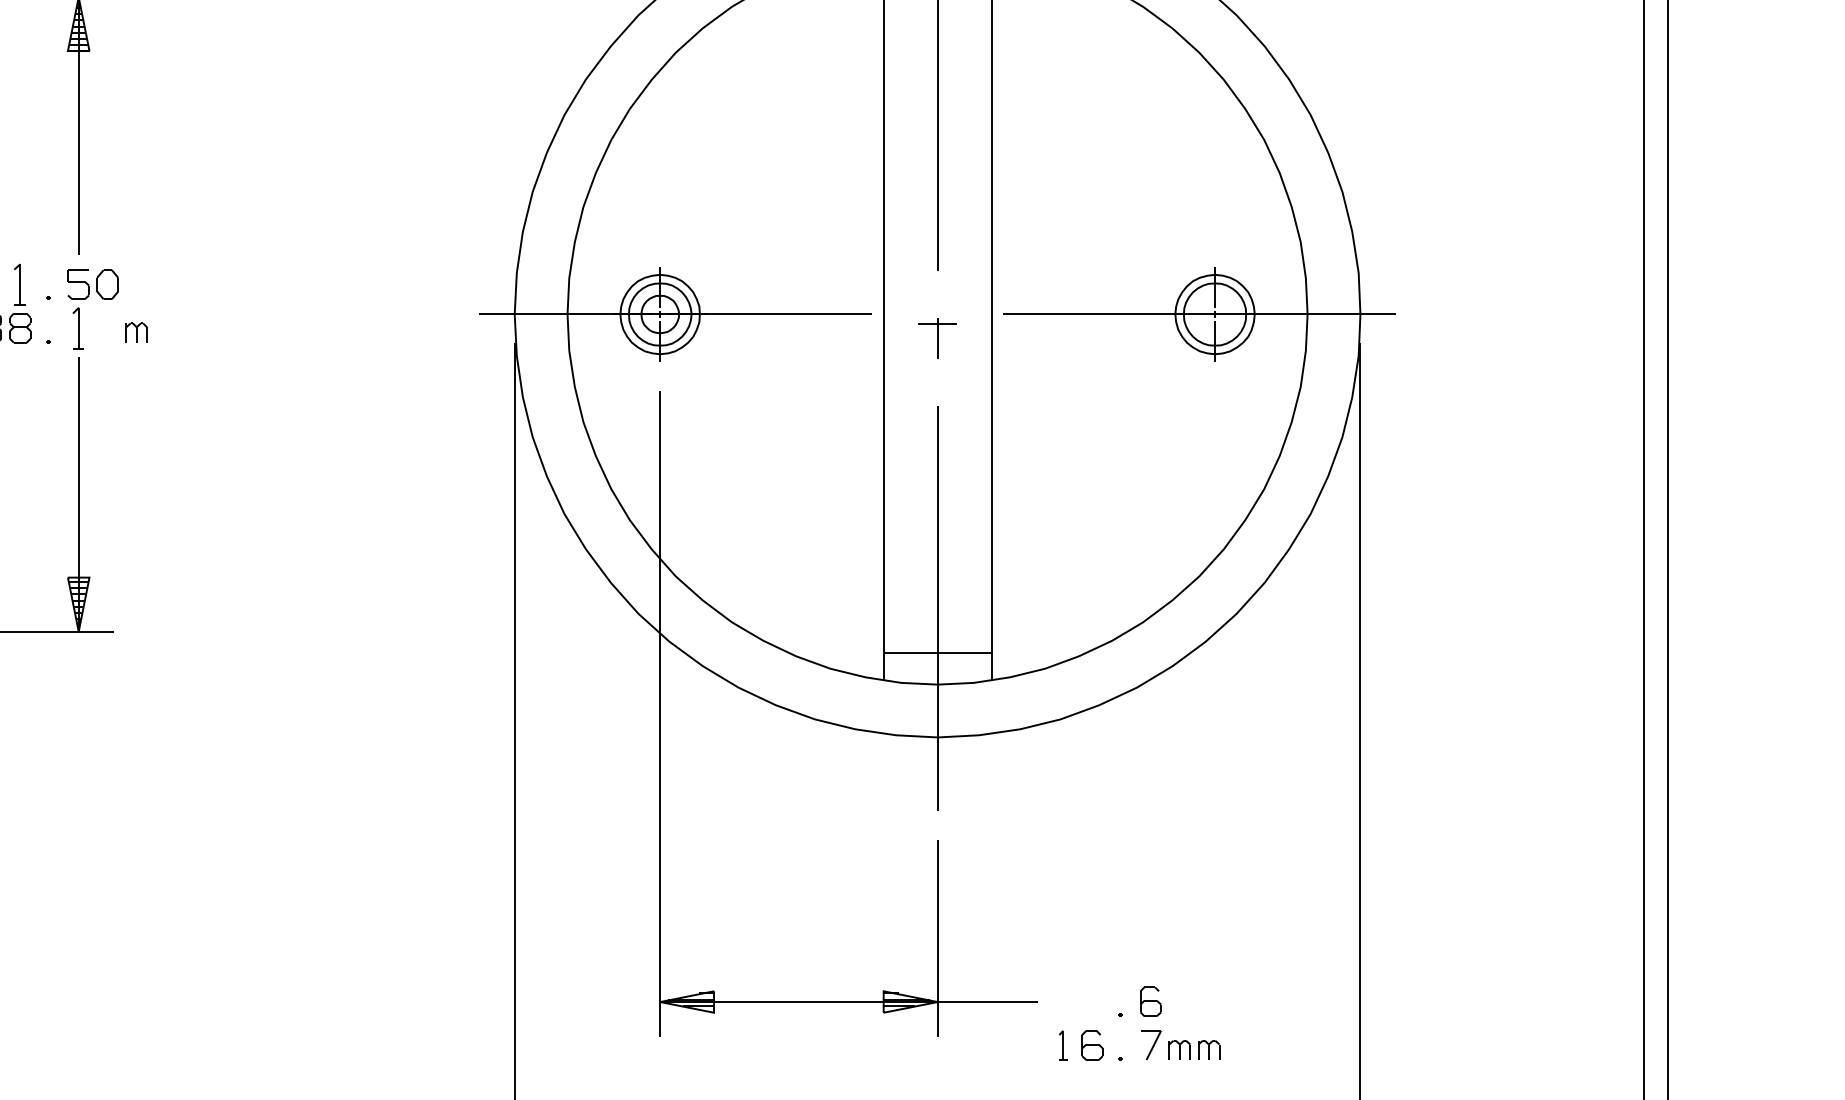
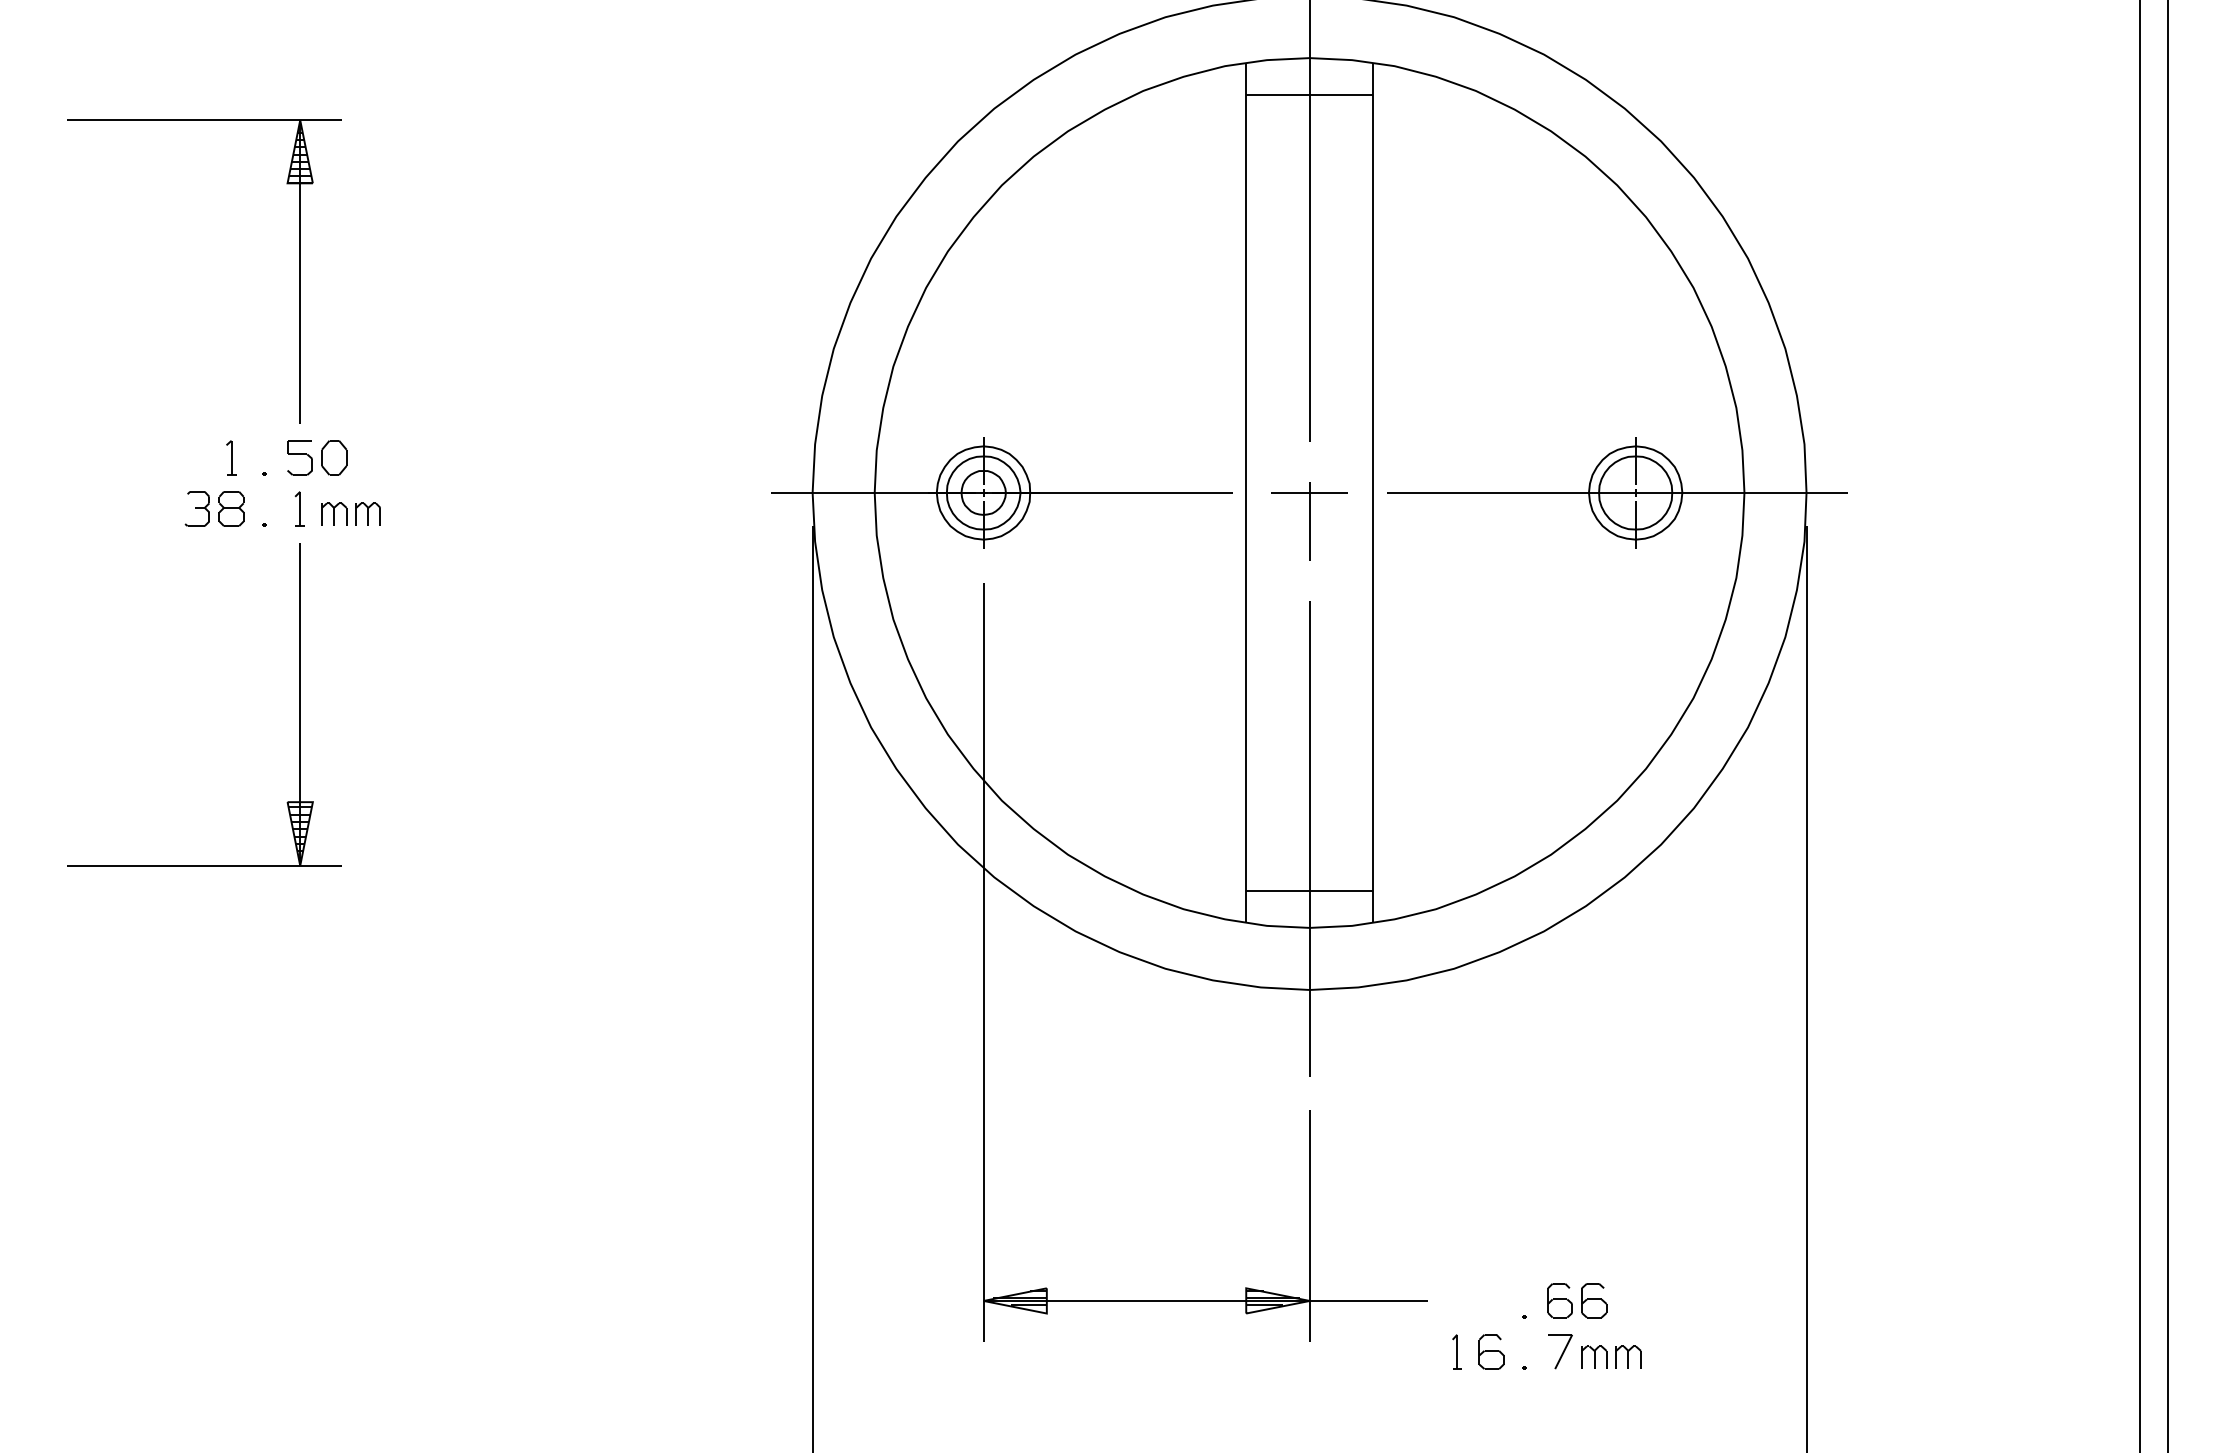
part: (20, 284) -> (231, 457), size x0.71
part: (78, 327) -> (299, 508), size x0.71
part: (107, 331) -> (334, 513), added
part: (937, 338) -> (1309, 521), size x1.67
part: (1180, 1001) -> (1594, 1300), added

